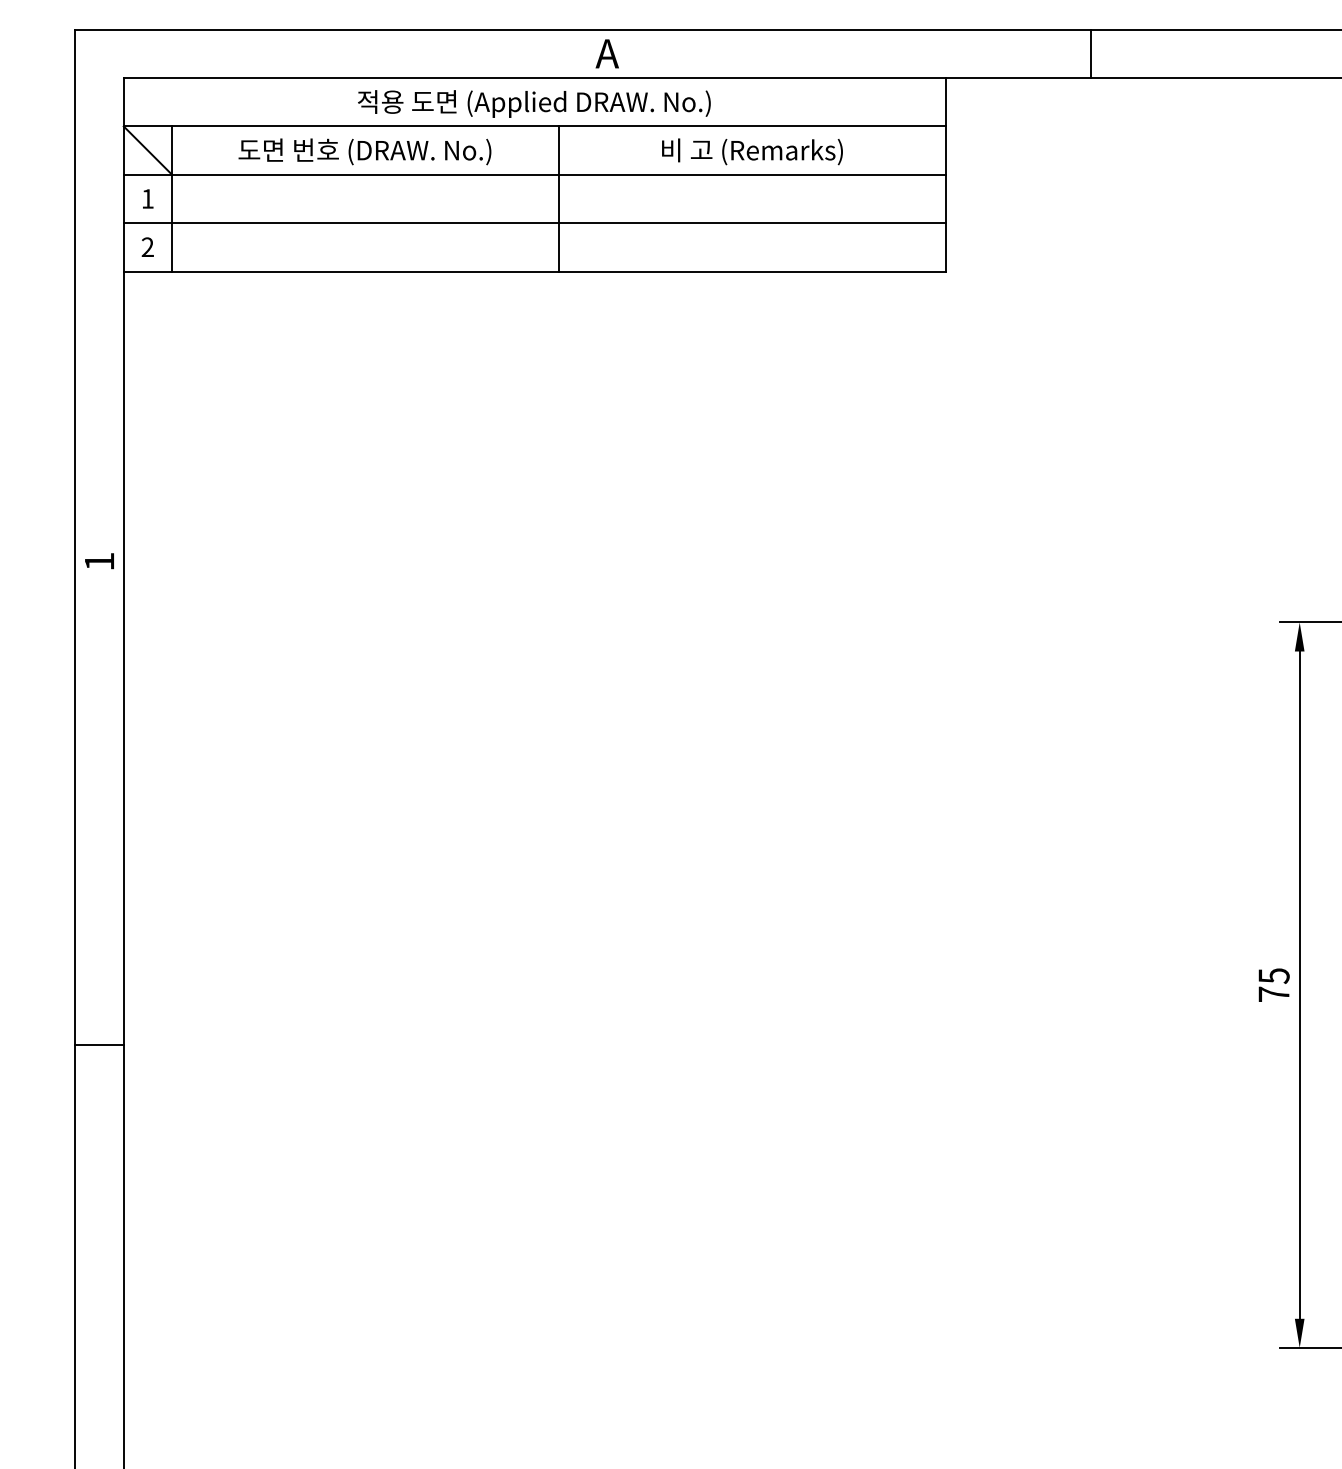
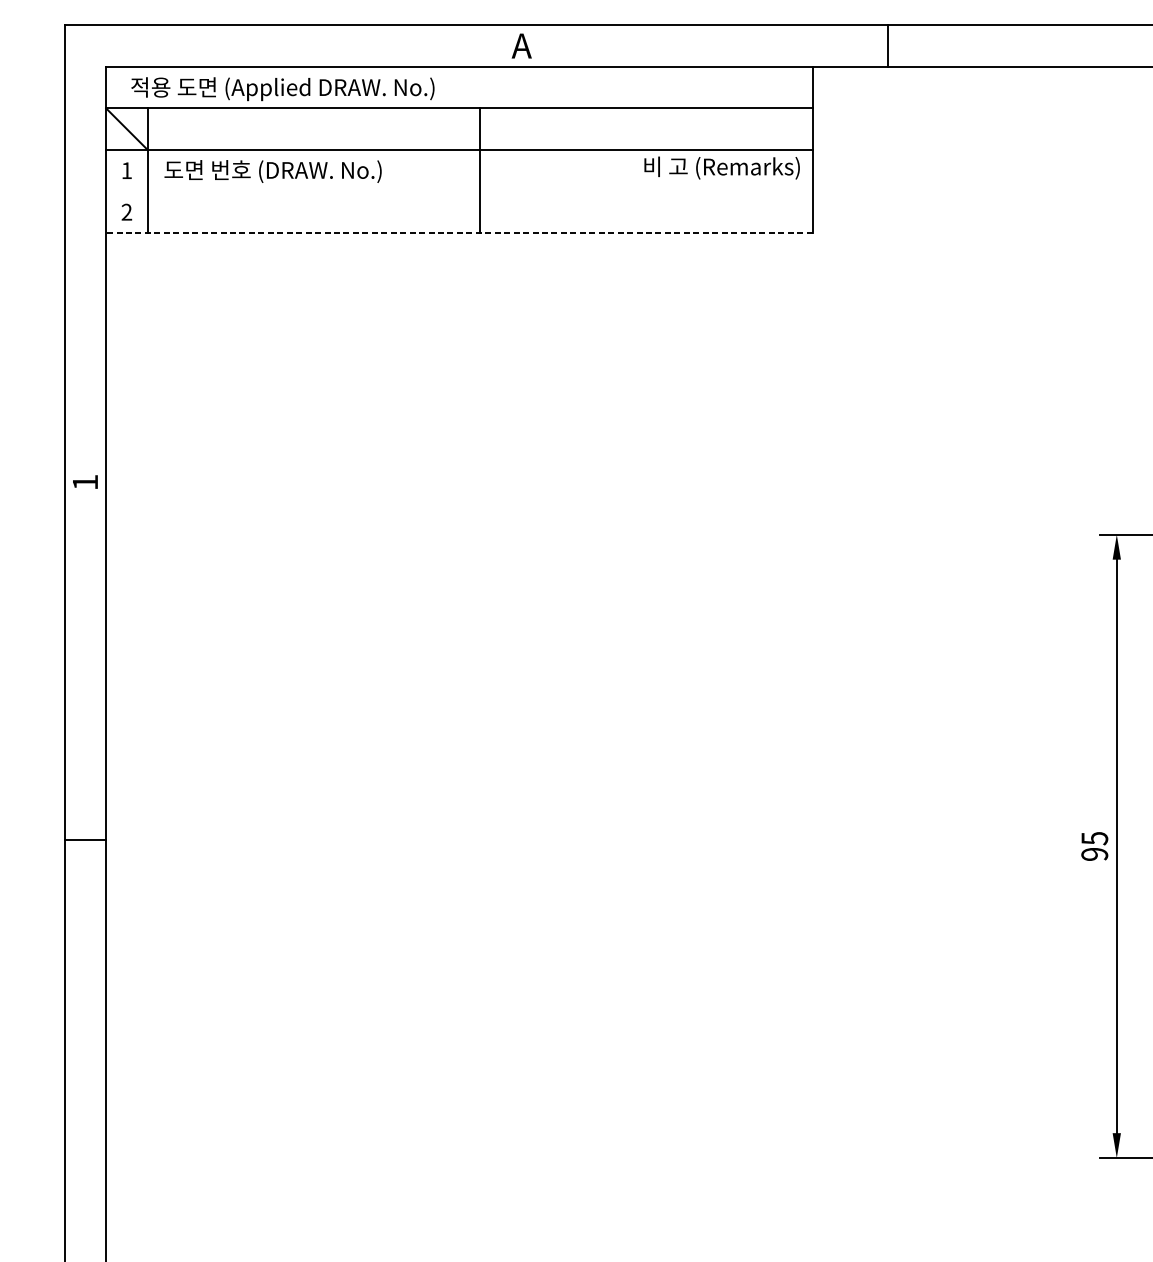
line: (1090, 53) -> (887, 45), moved
text: (534, 103) -> (283, 88), moved
text: (364, 151) -> (272, 171), moved
text: (752, 151) -> (722, 167), moved
line: (534, 223) -> (459, 191), removed
line: (534, 271) -> (459, 233), solid -> dashed
text: (1273, 994) -> (1094, 854), 75 -> 95
line: (99, 1045) -> (85, 839), moved

